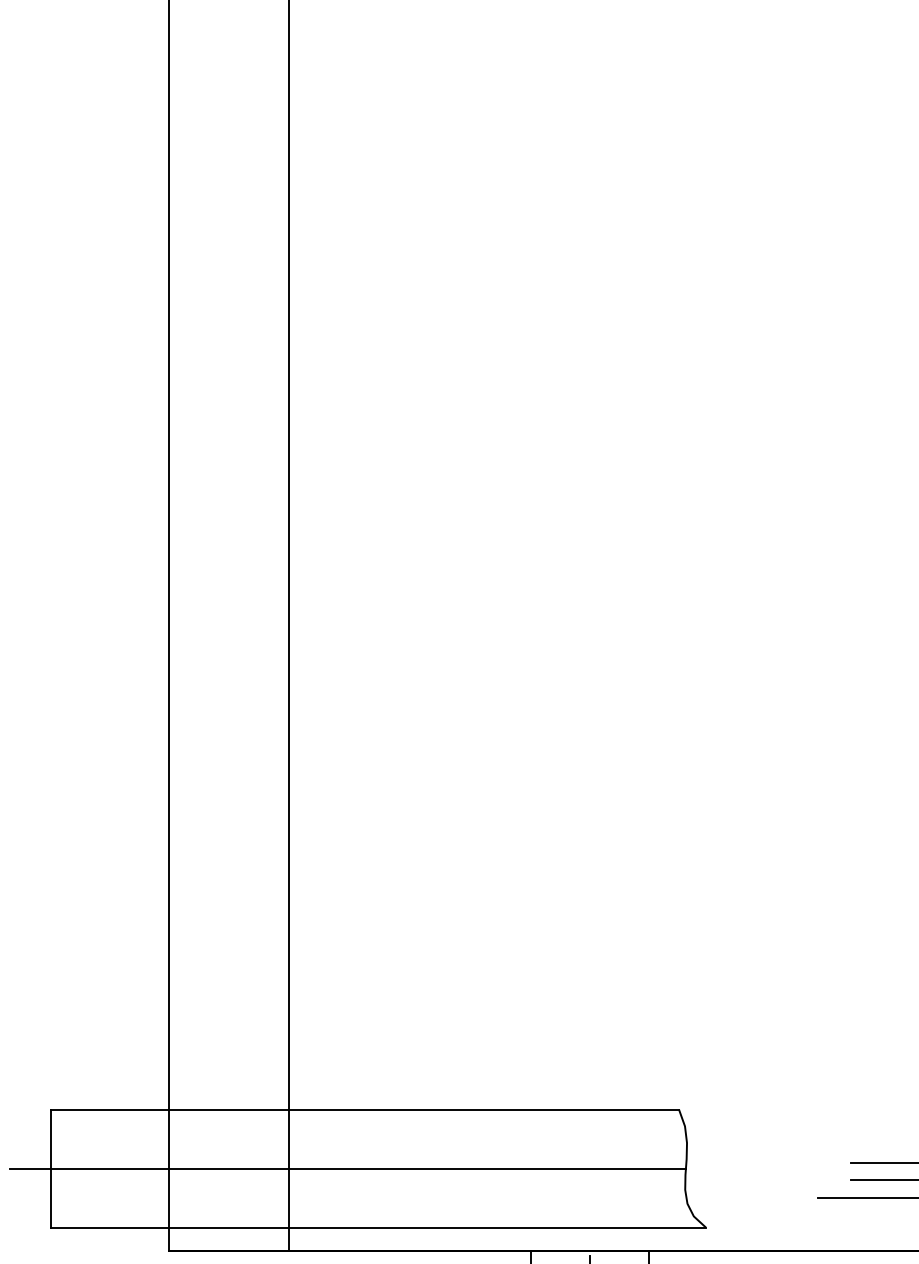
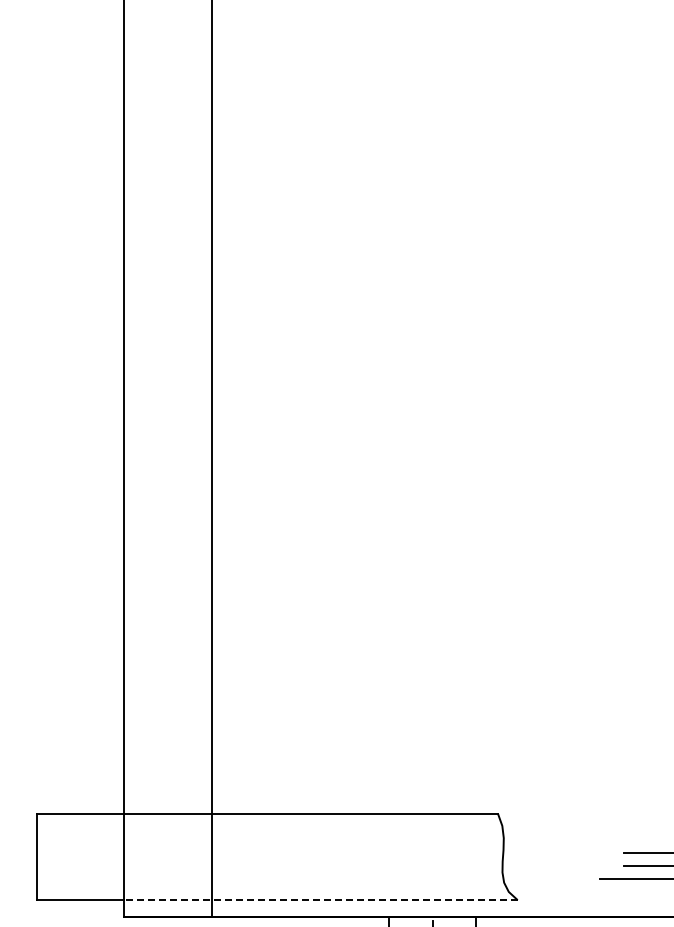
line: (348, 1168) -> (255, 856), removed
line: (436, 1228) -> (320, 900), solid -> dashed

